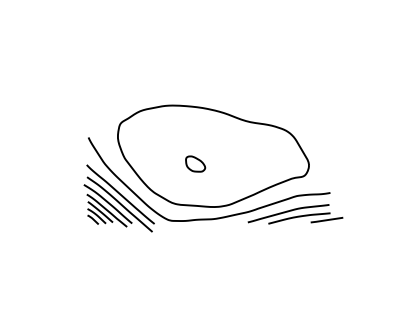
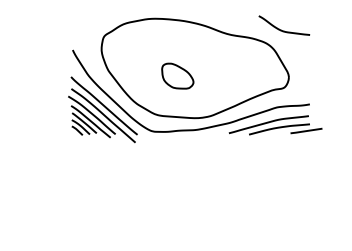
curve: (301, 116) -> (281, 29), added
part: (195, 163) -> (177, 75), size x1.67

